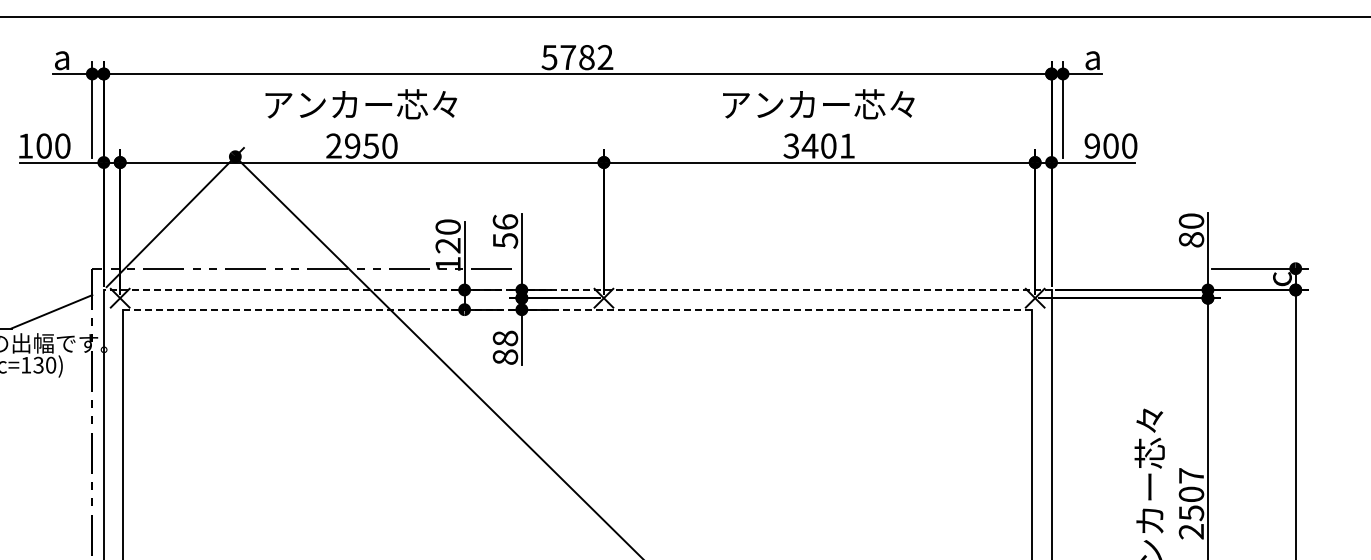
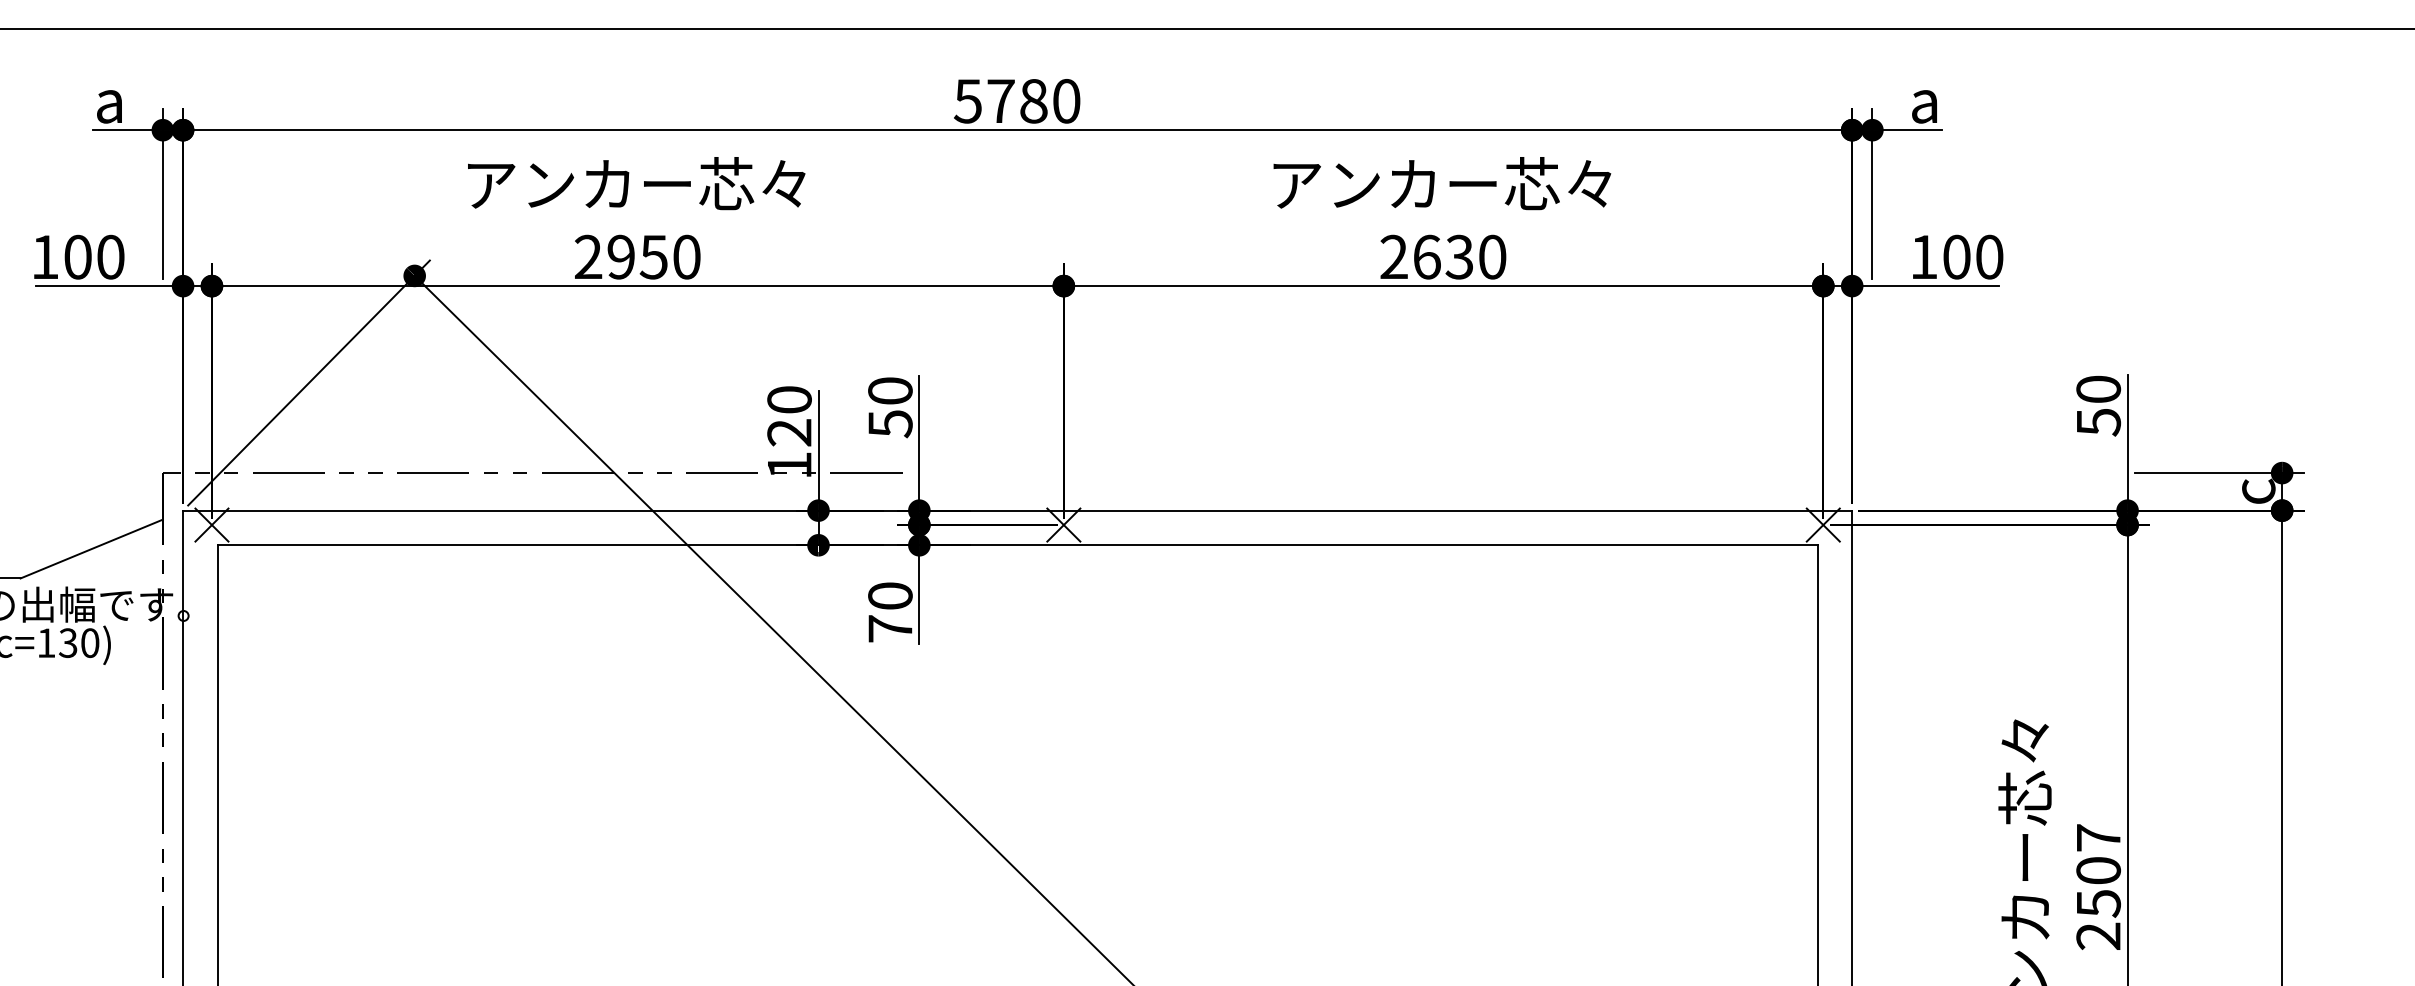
text: (605, 57) -> (1066, 101), 5782 -> 5780
text: (819, 145) -> (1443, 256), 3401 -> 2630
text: (1091, 145) -> (1922, 256), 900 -> 100
text: (505, 221) -> (890, 389), 56 -> 50
text: (1191, 239) -> (2098, 421), 80 -> 50
line: (577, 290) -> (1017, 511), dashed -> solid
line: (578, 309) -> (1019, 544), dashed -> solid
text: (505, 347) -> (890, 611), 88 -> 70

